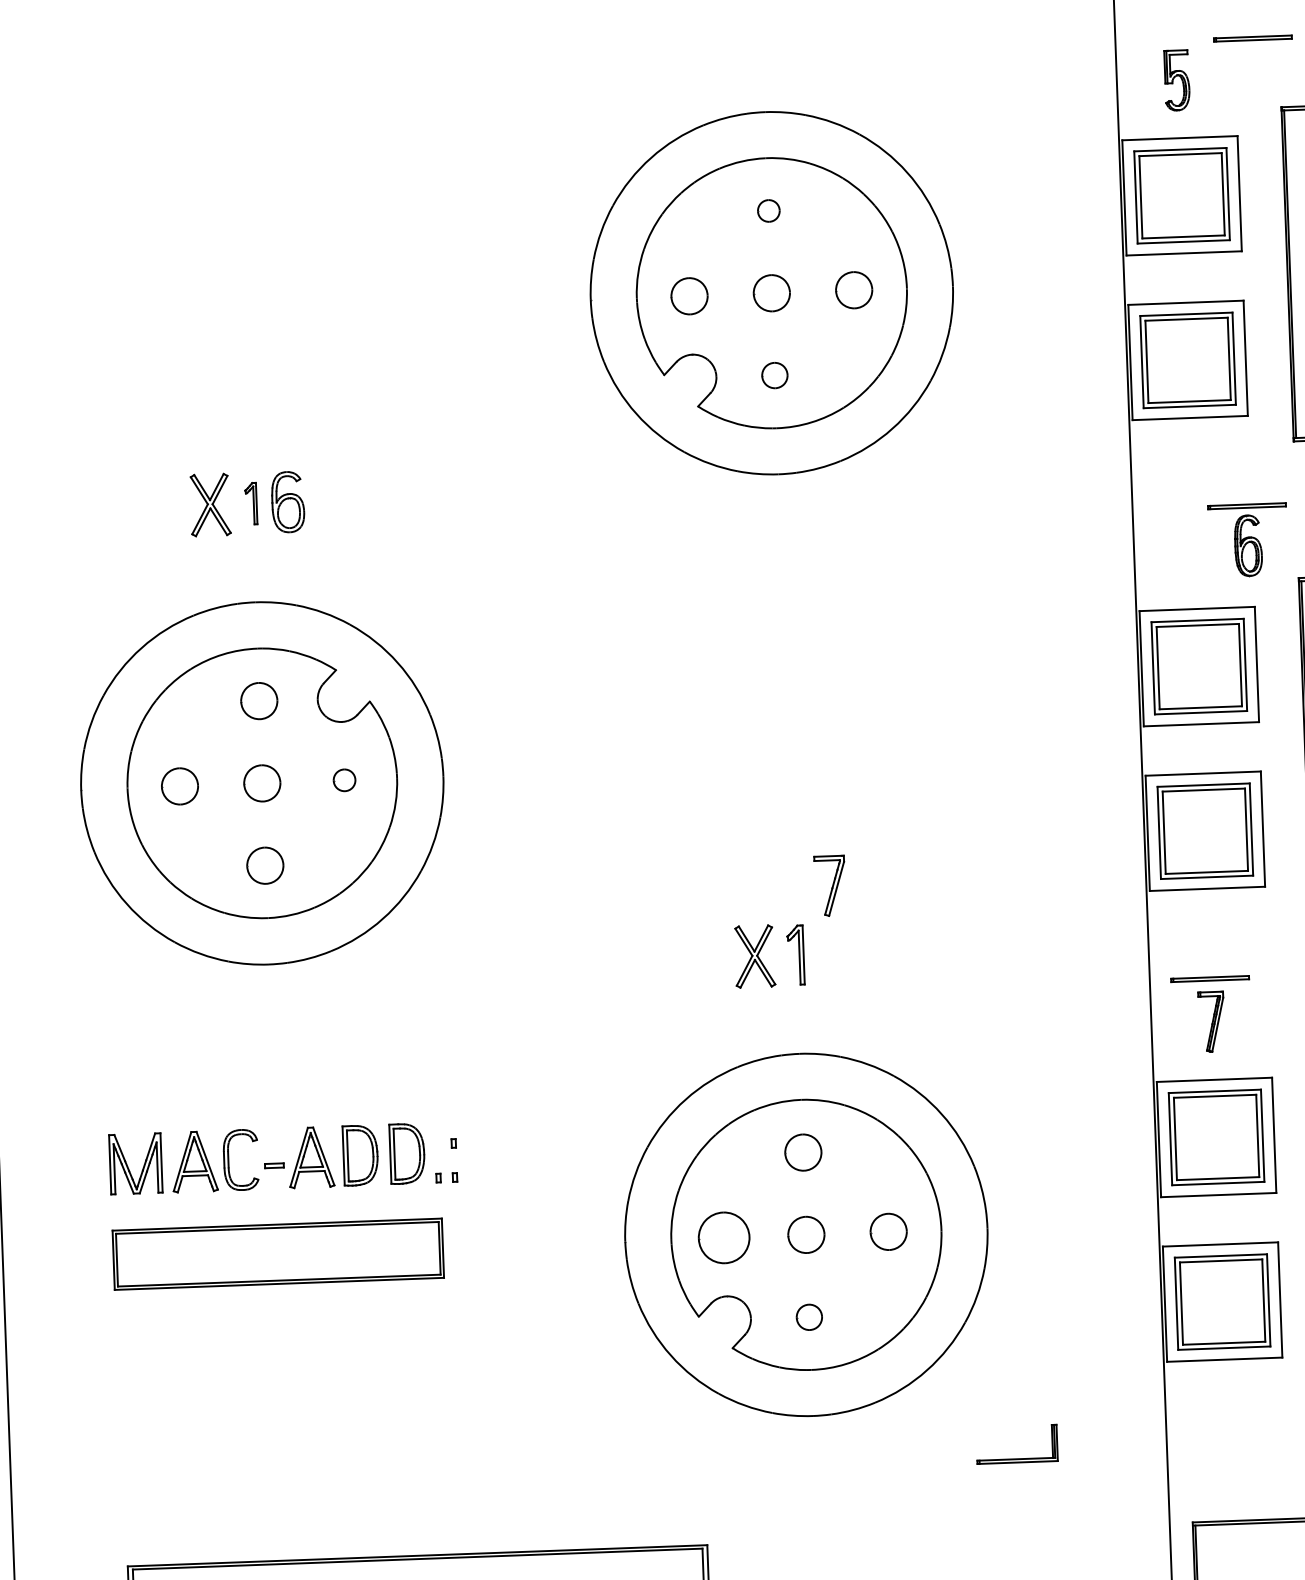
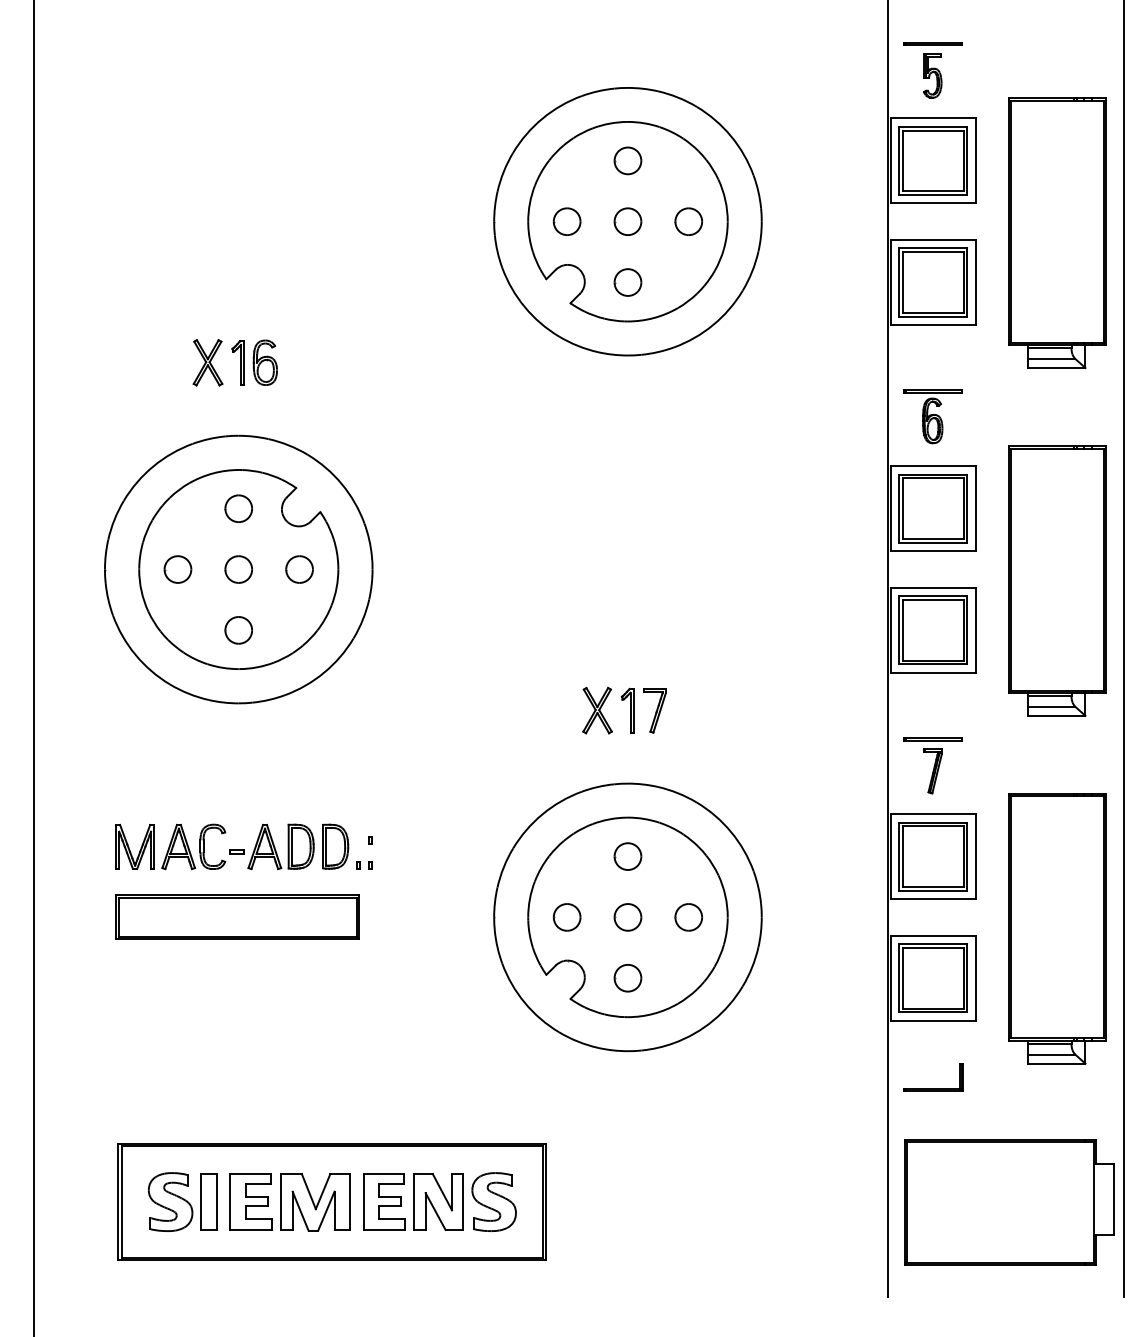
line: (1252, 38) -> (932, 43), moved
part: (768, 210) -> (627, 160), size x1.67
part: (774, 375) -> (627, 282), size x1.43
part: (250, 503) -> (237, 362), size x1.43
part: (1247, 539) -> (932, 416), moved
part: (344, 780) -> (299, 569), size x1.67
part: (829, 885) -> (654, 710), moved
part: (723, 1238) -> (566, 917), size x0.71
part: (808, 1317) -> (627, 978), size x1.43
part: (1017, 1459) -> (933, 1088), moved

